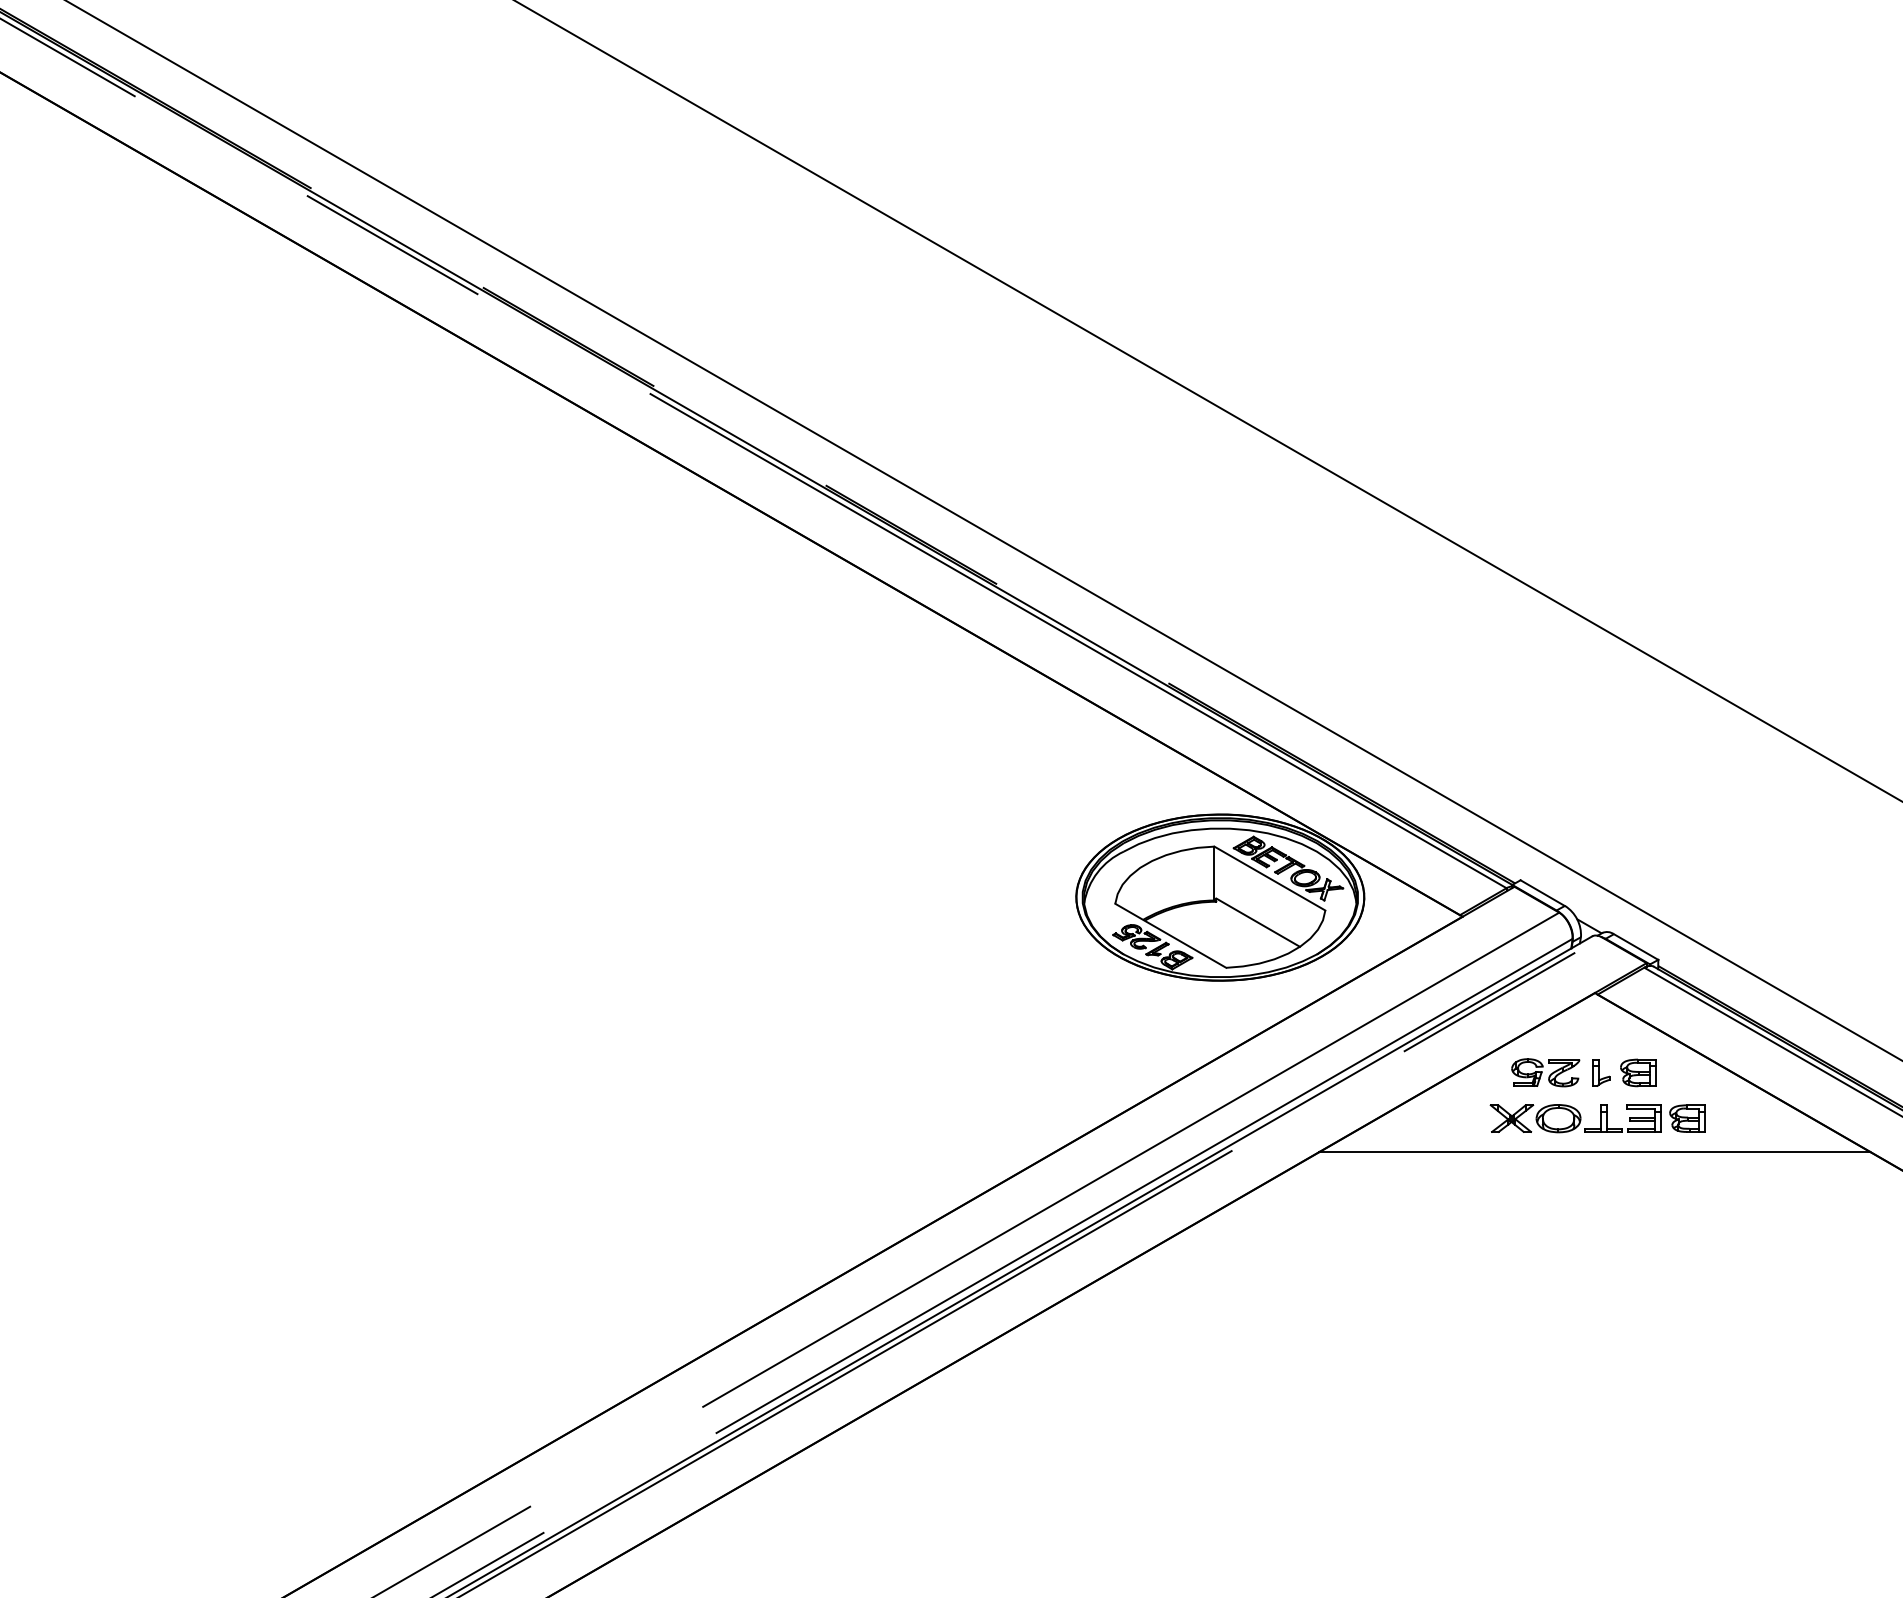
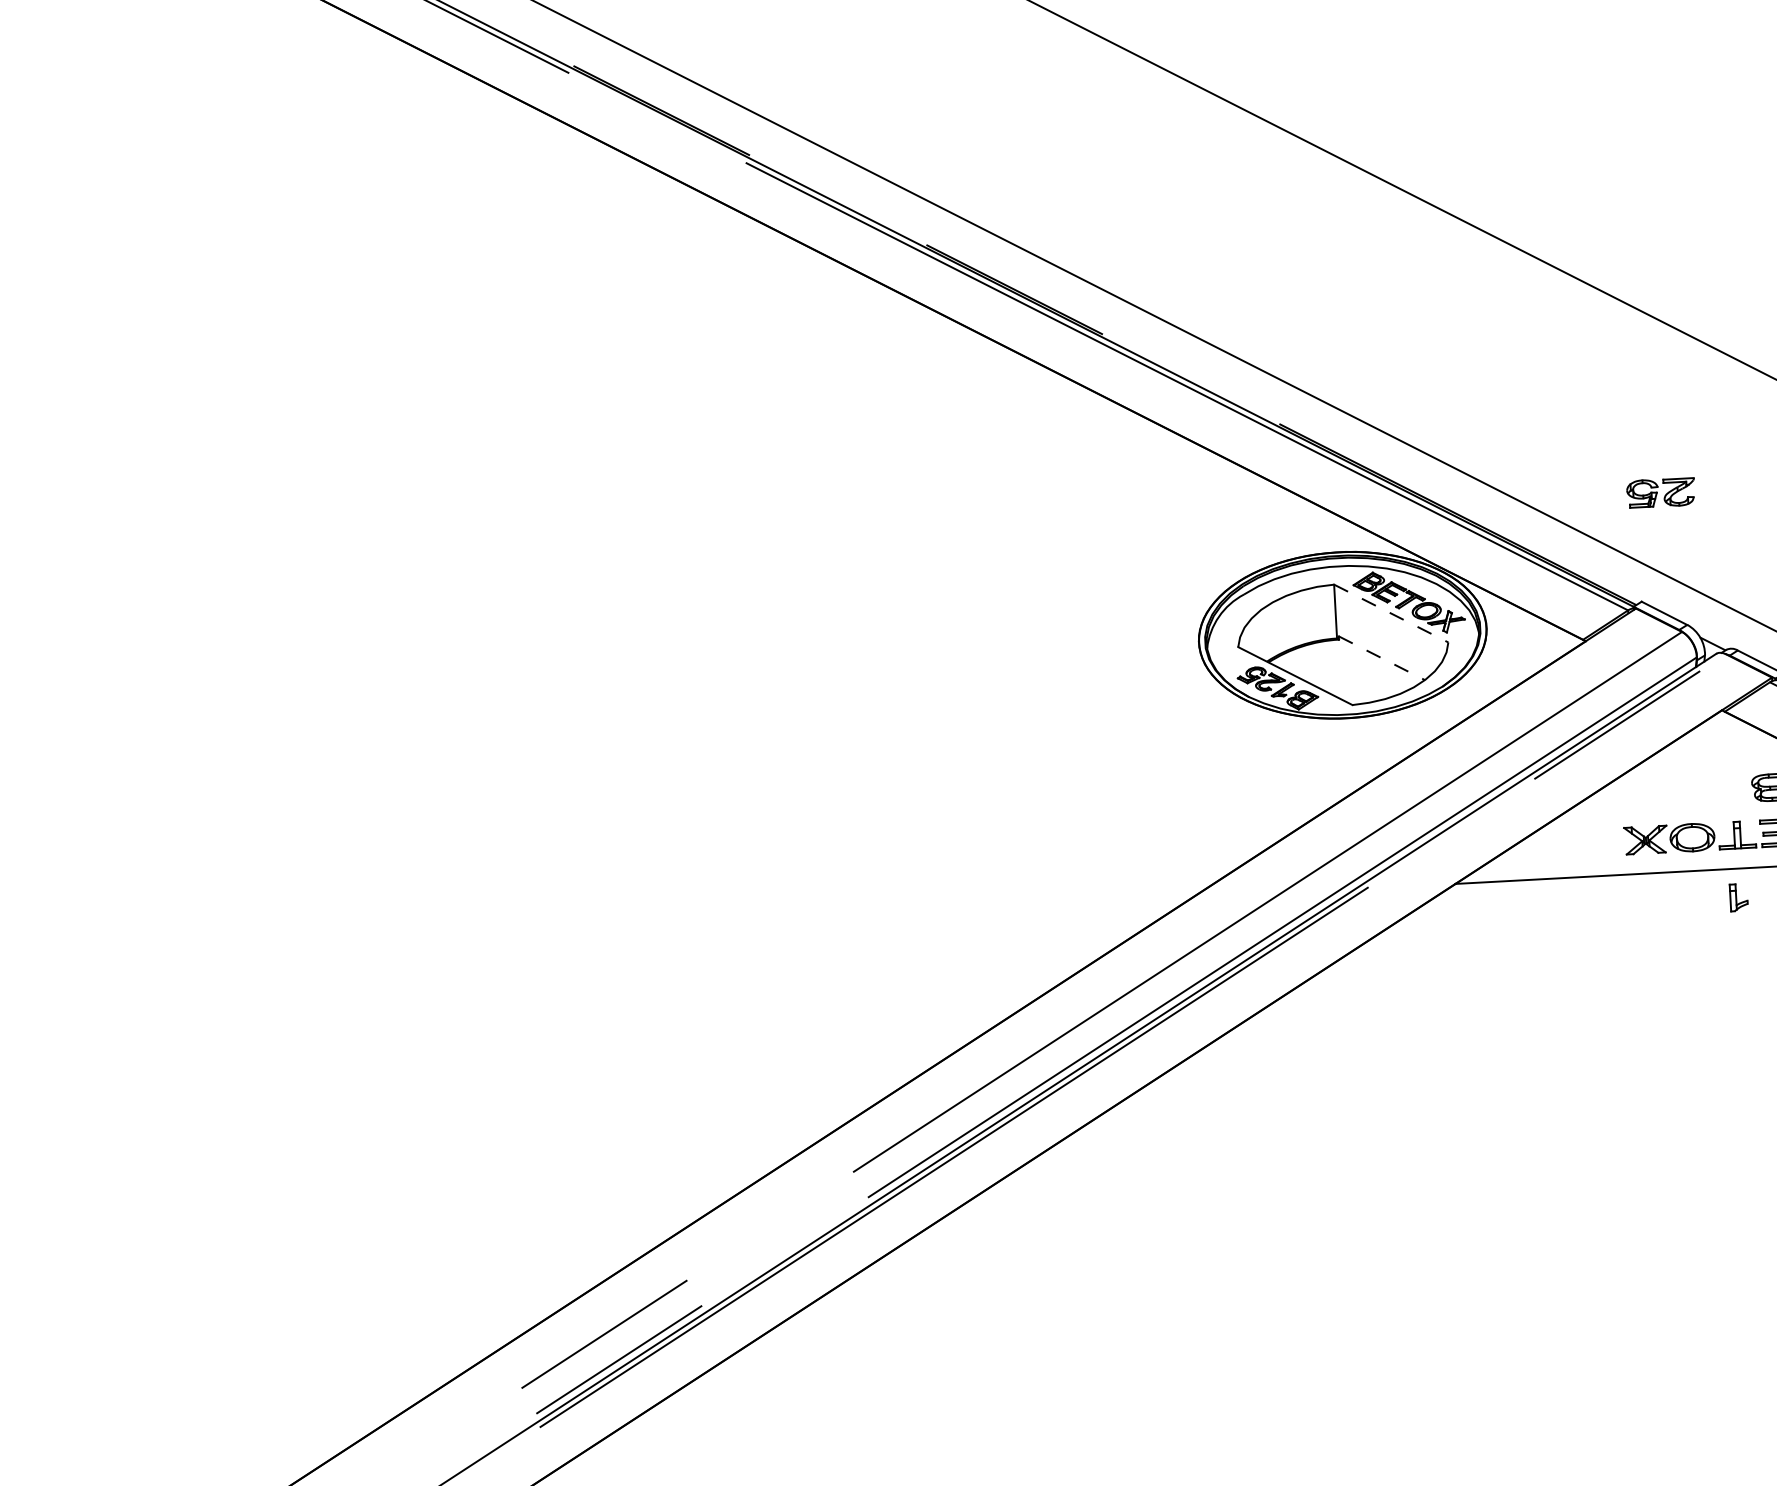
line: (1270, 878) -> (1391, 613), solid -> dashed
line: (1258, 922) -> (1382, 658), solid -> dashed
part: (1545, 1072) -> (1660, 492), moved
part: (1601, 1072) -> (1738, 897), moved

